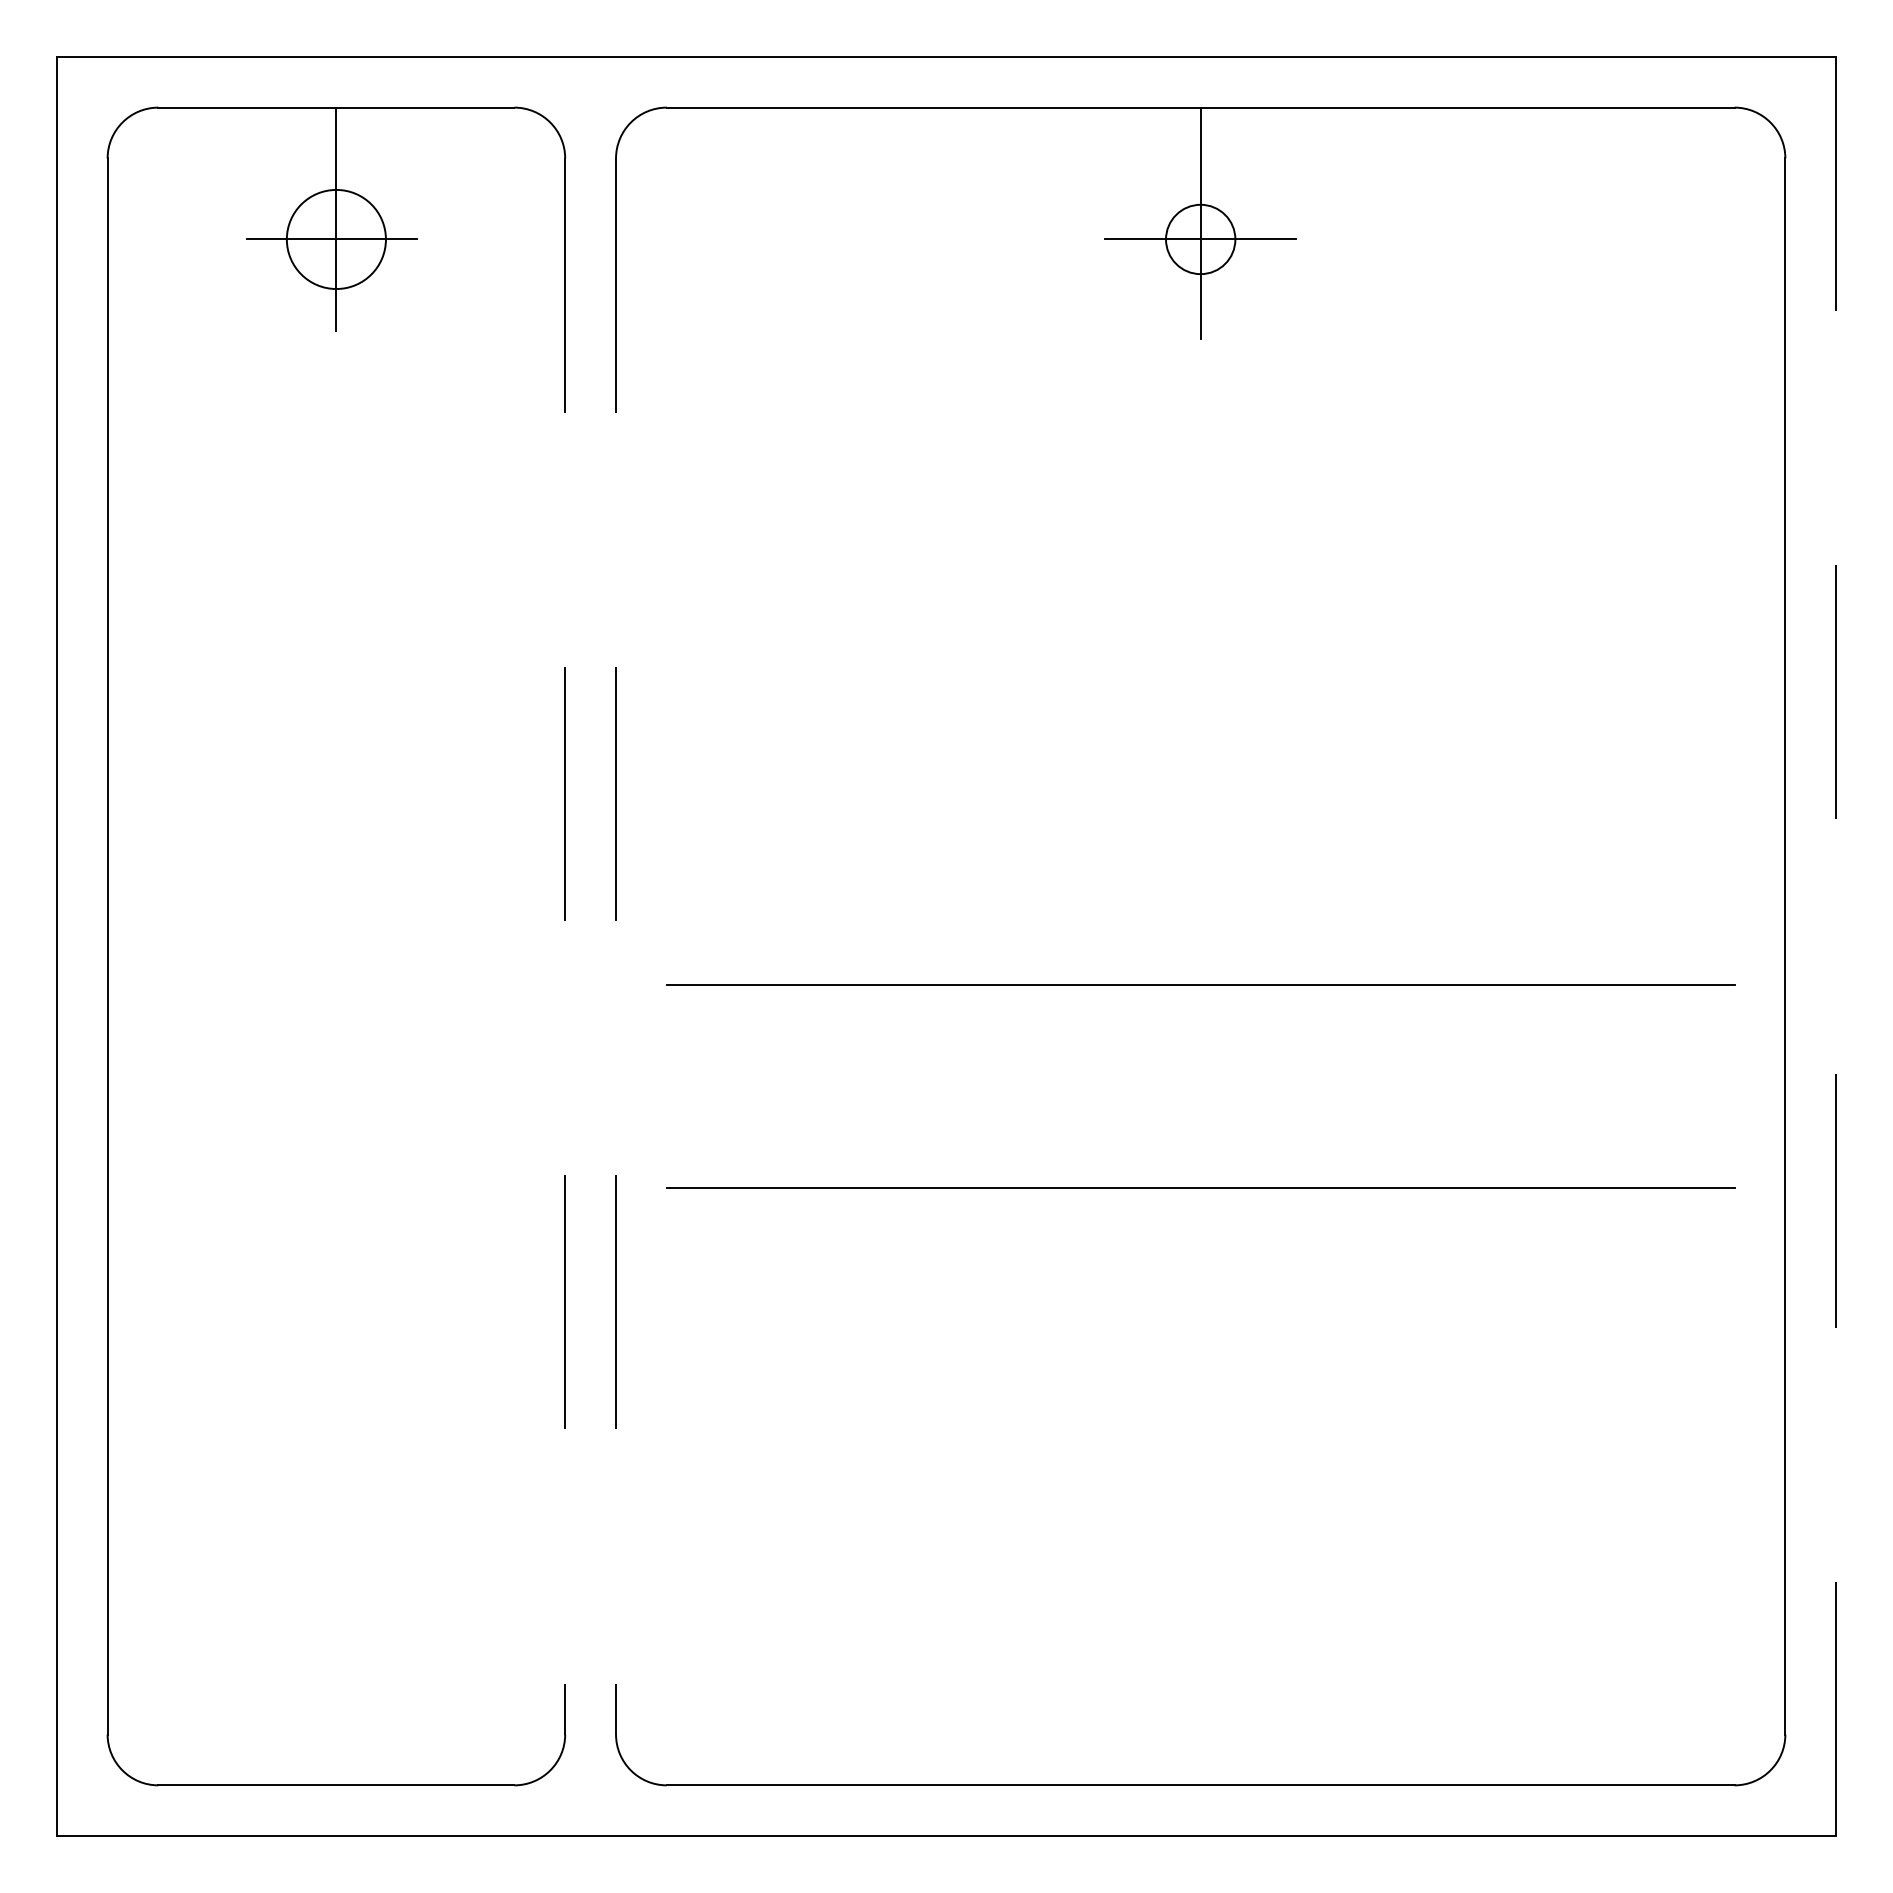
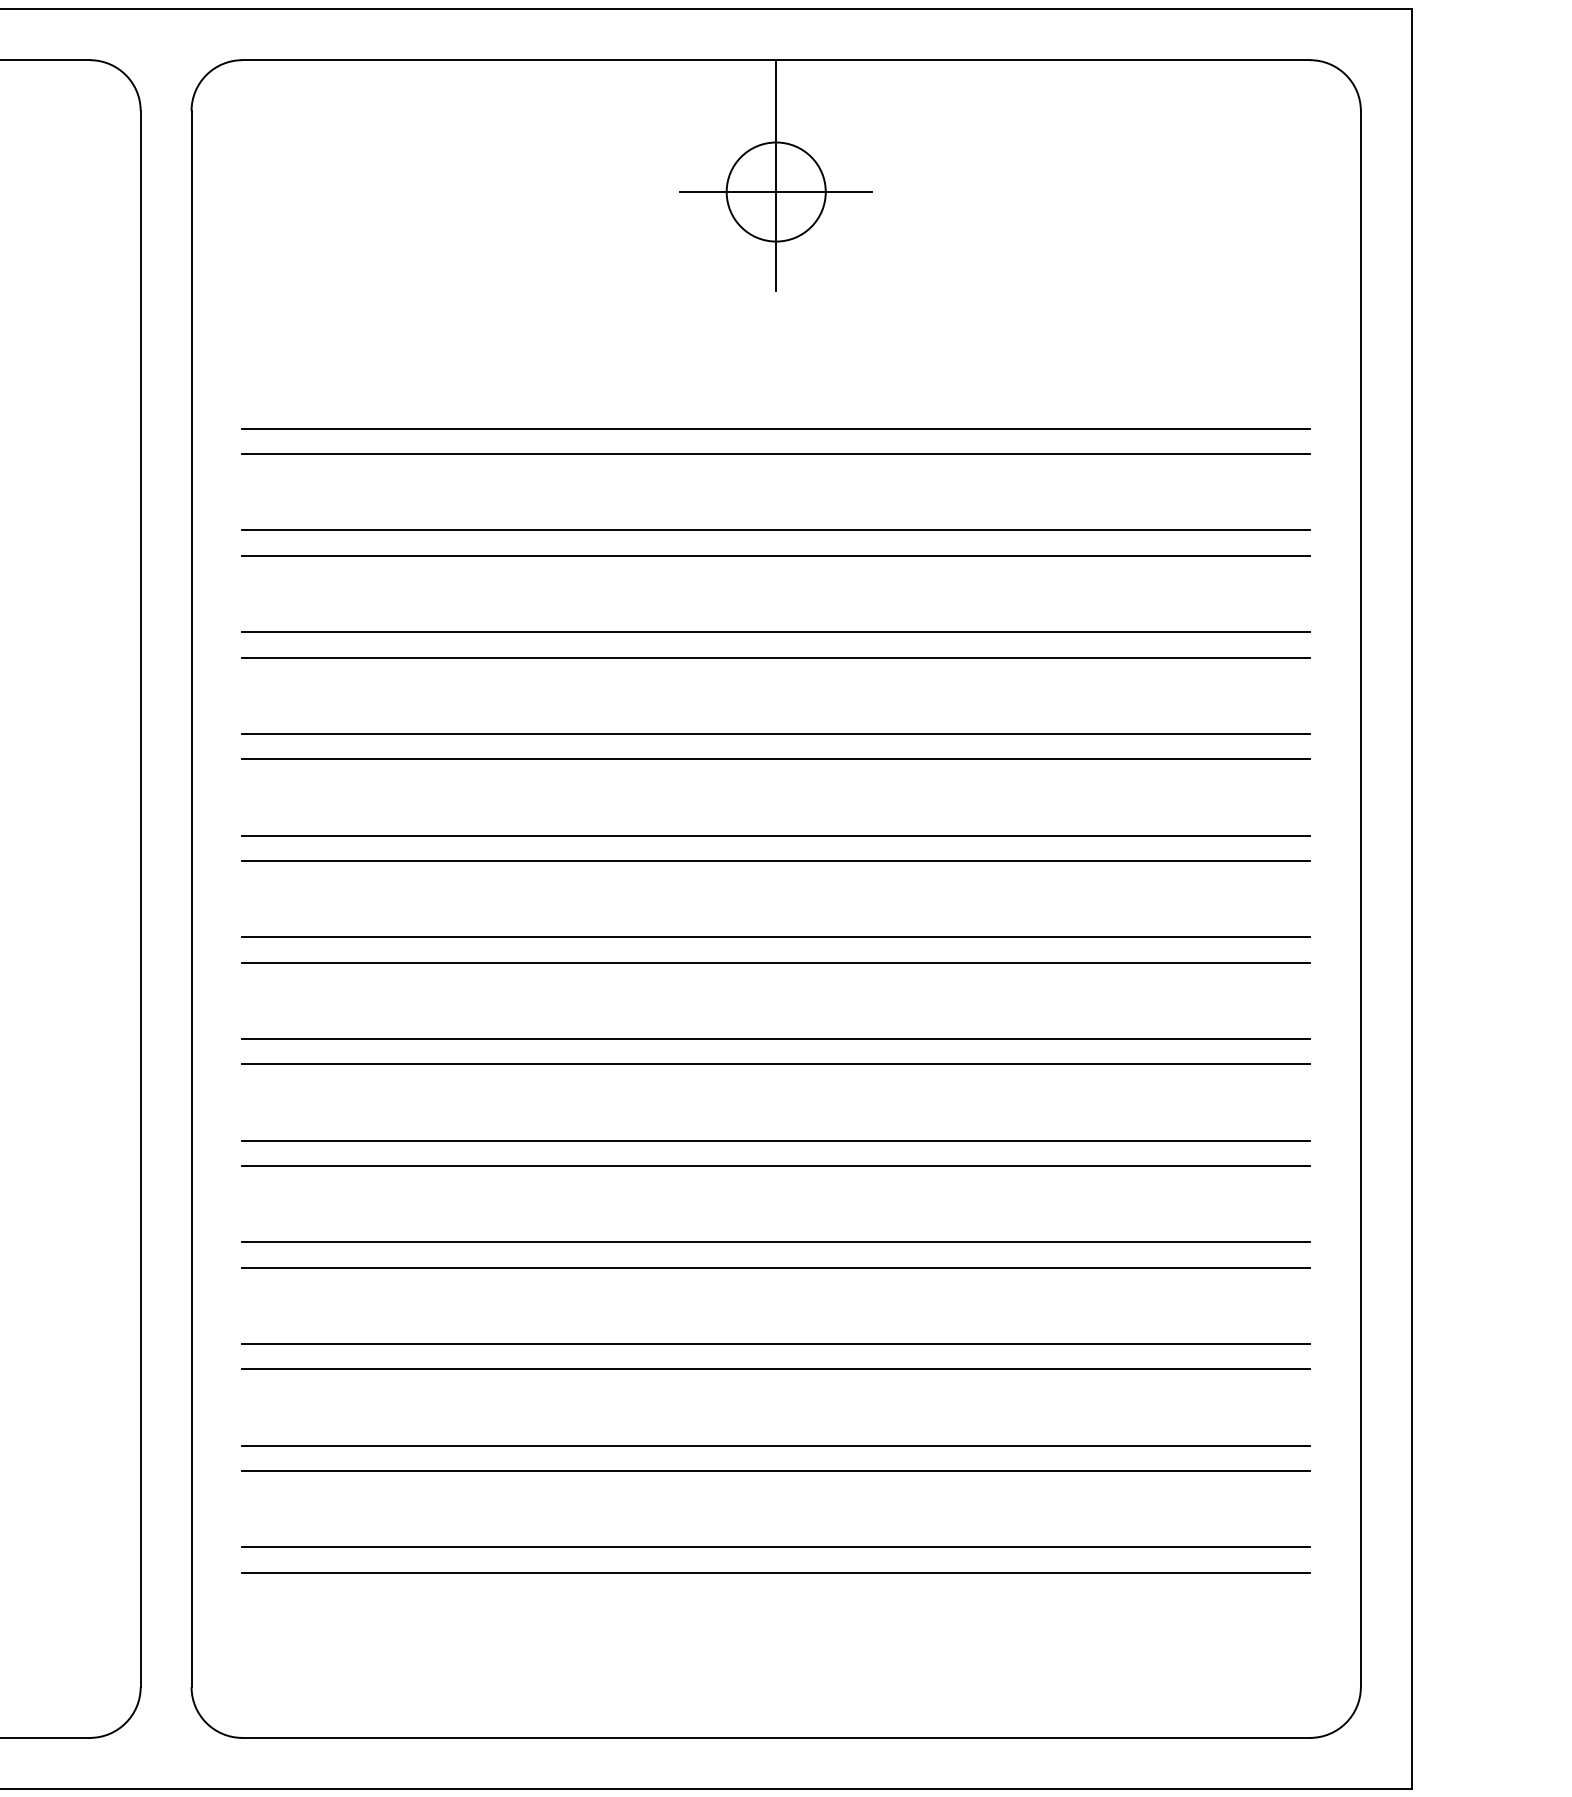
circle: (1200, 239) -> (776, 192), size x1.43
line: (1200, 476) -> (776, 429), added
line: (1200, 501) -> (776, 454), added
line: (1200, 577) -> (776, 530), added
line: (1200, 603) -> (776, 556), added
line: (1200, 679) -> (776, 632), added
line: (1200, 705) -> (776, 658), added
line: (1200, 781) -> (776, 734), added
line: (1200, 806) -> (776, 759), added
line: (1200, 882) -> (776, 835), added
line: (1200, 908) -> (776, 861), added
line: (565, 946) -> (141, 899), dashed -> solid
line: (616, 946) -> (192, 899), dashed -> solid
line: (1836, 946) -> (1412, 899), dashed -> solid
line: (1200, 1010) -> (776, 963), added
line: (1200, 1086) -> (776, 1039), added
line: (1200, 1111) -> (776, 1064), added
line: (1200, 1213) -> (776, 1166), added
line: (1200, 1289) -> (776, 1242), added
line: (1200, 1315) -> (776, 1268), added
line: (1200, 1391) -> (776, 1344), added
line: (1200, 1416) -> (776, 1369), added
line: (1200, 1493) -> (776, 1446), added
line: (1200, 1518) -> (776, 1471), added
line: (1200, 1594) -> (776, 1547), added
line: (1200, 1620) -> (776, 1573), added

